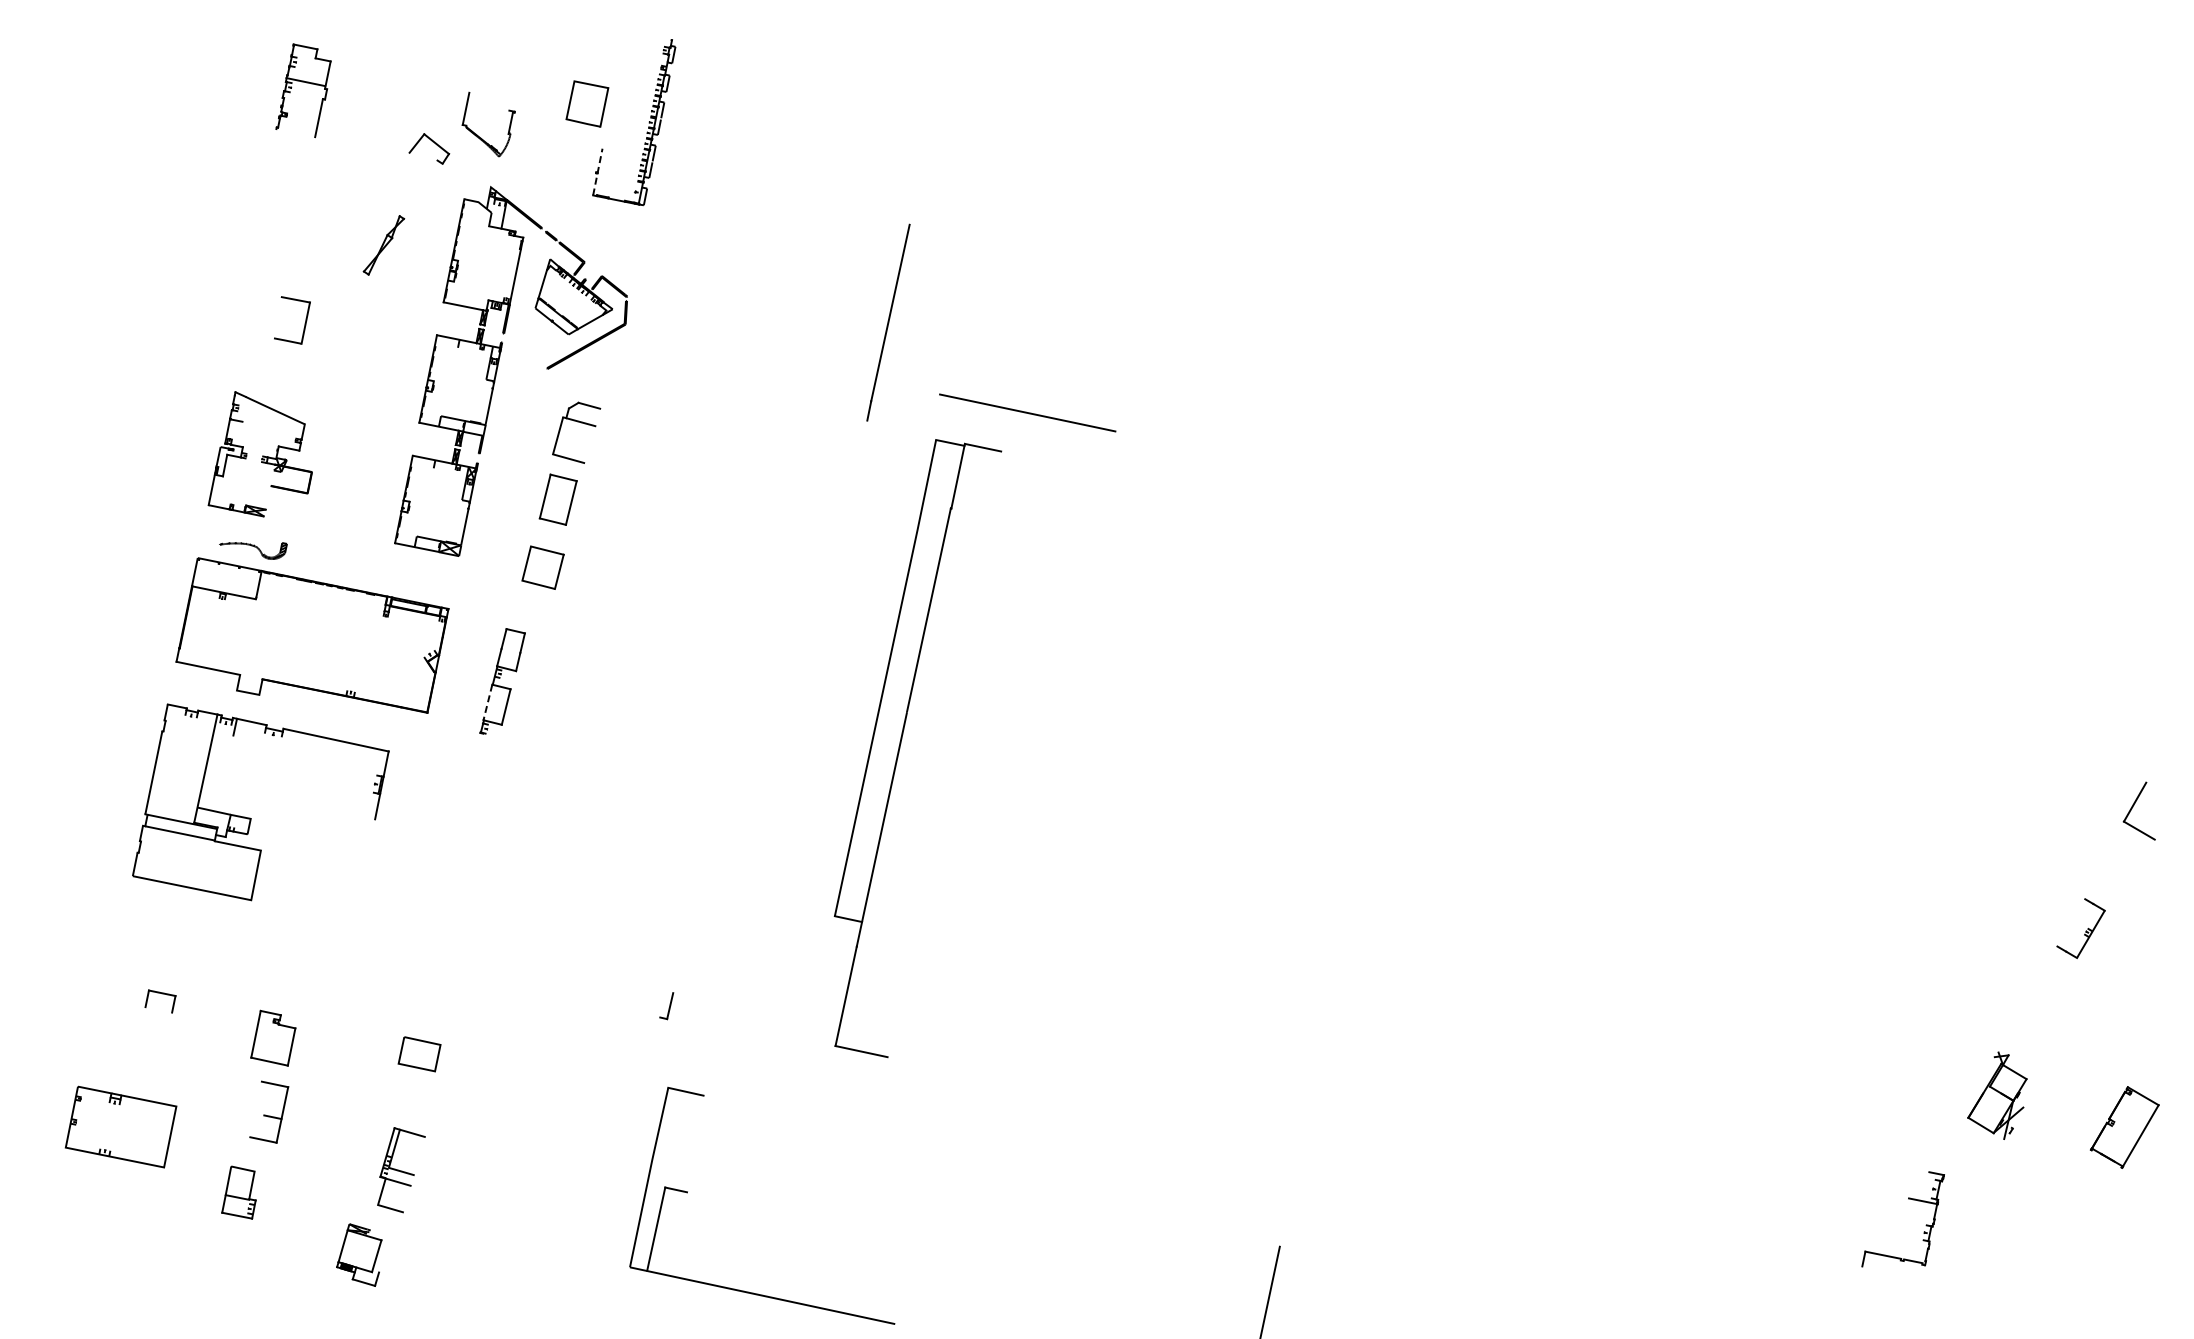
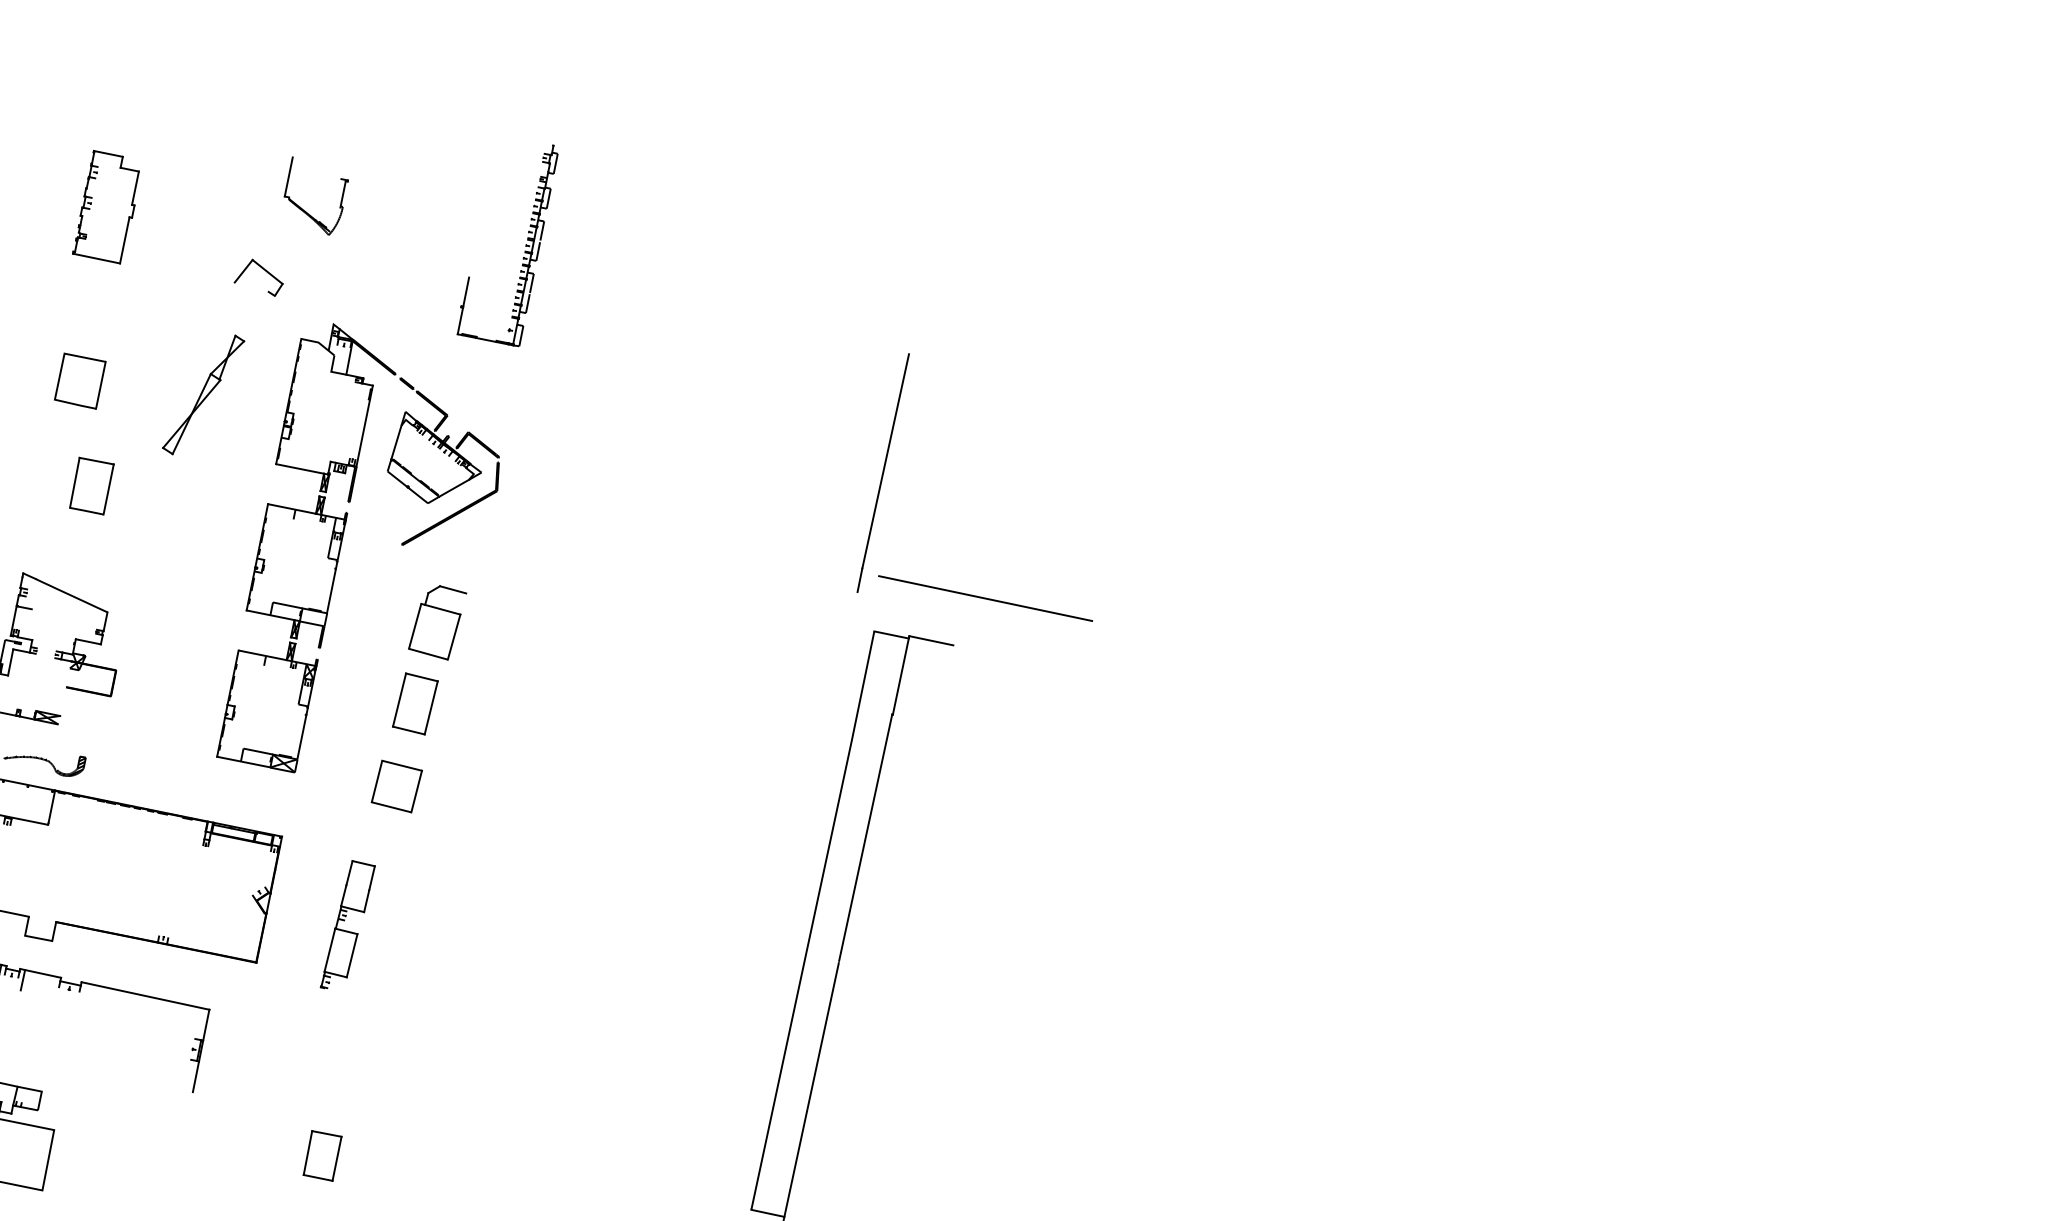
line: (305, 82) -> (96, 259), moved
part: (587, 103) -> (80, 380), moved
part: (481, 137) -> (307, 211), moved
line: (597, 172) -> (463, 306), dashed -> solid
part: (383, 245) -> (203, 395), size x1.67
line: (277, 317) -> (74, 482), added
line: (888, 322) -> (883, 472), moved
line: (590, 444) -> (454, 636), added
line: (487, 702) -> (329, 950), dashed -> solid
part: (481, 871) -> (322, 1155), added

